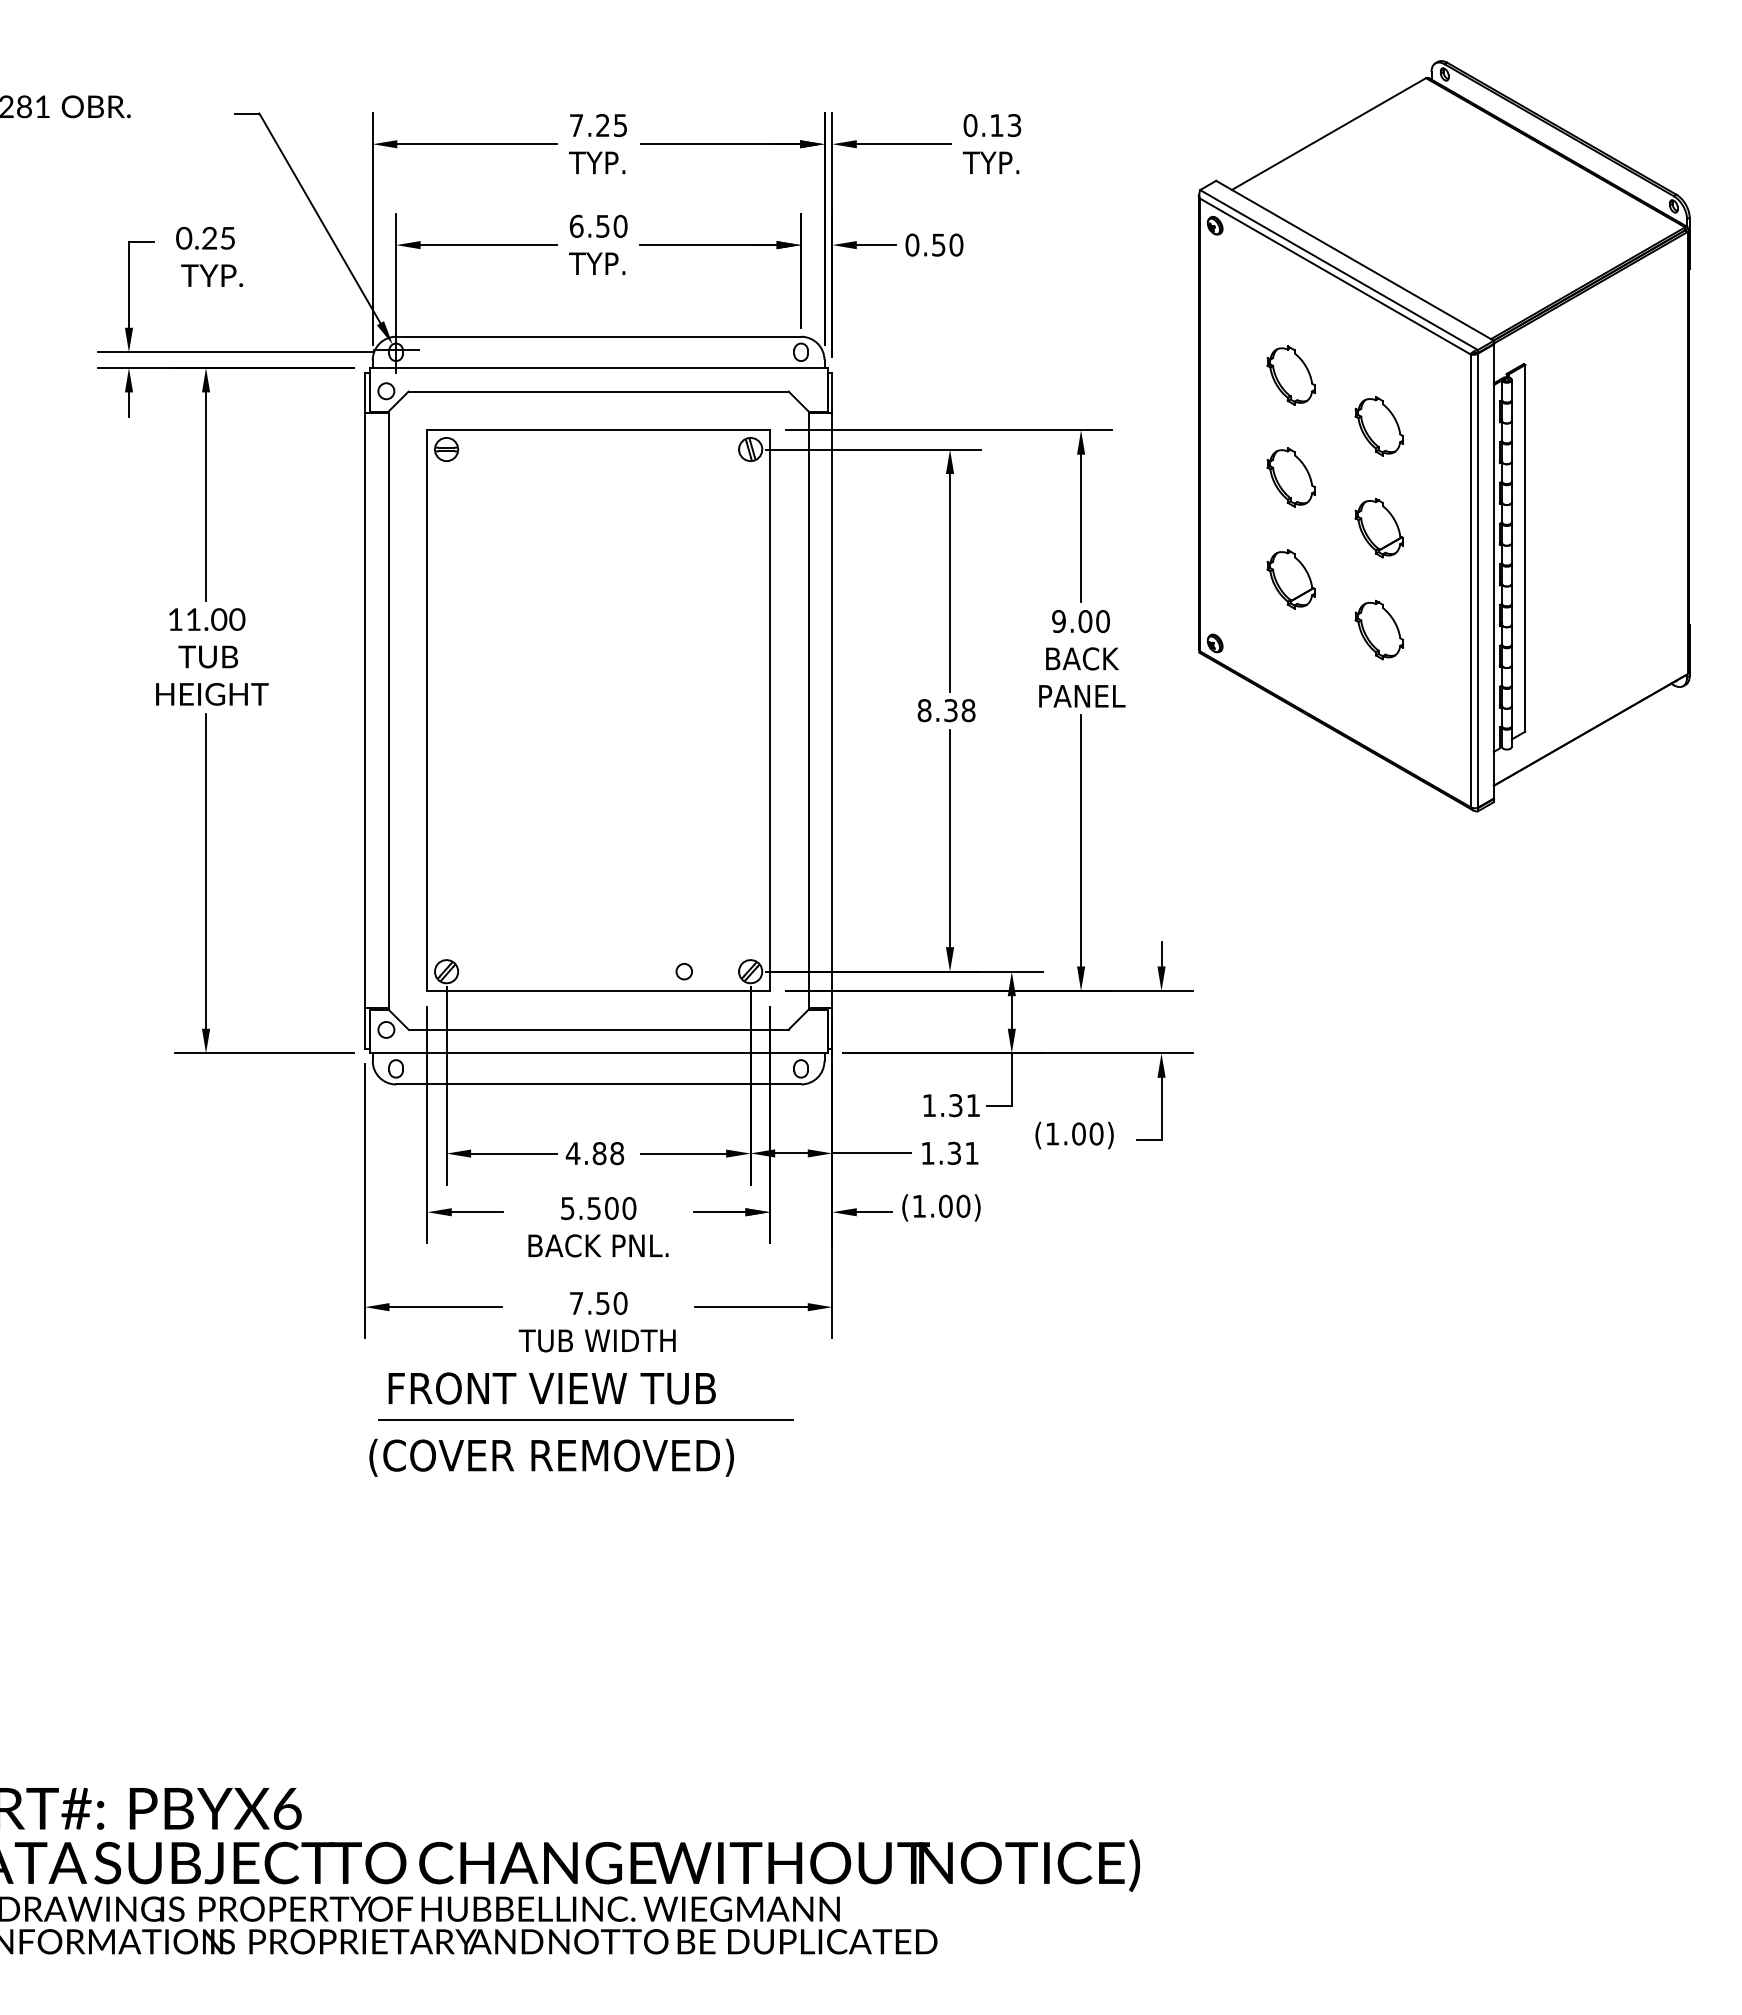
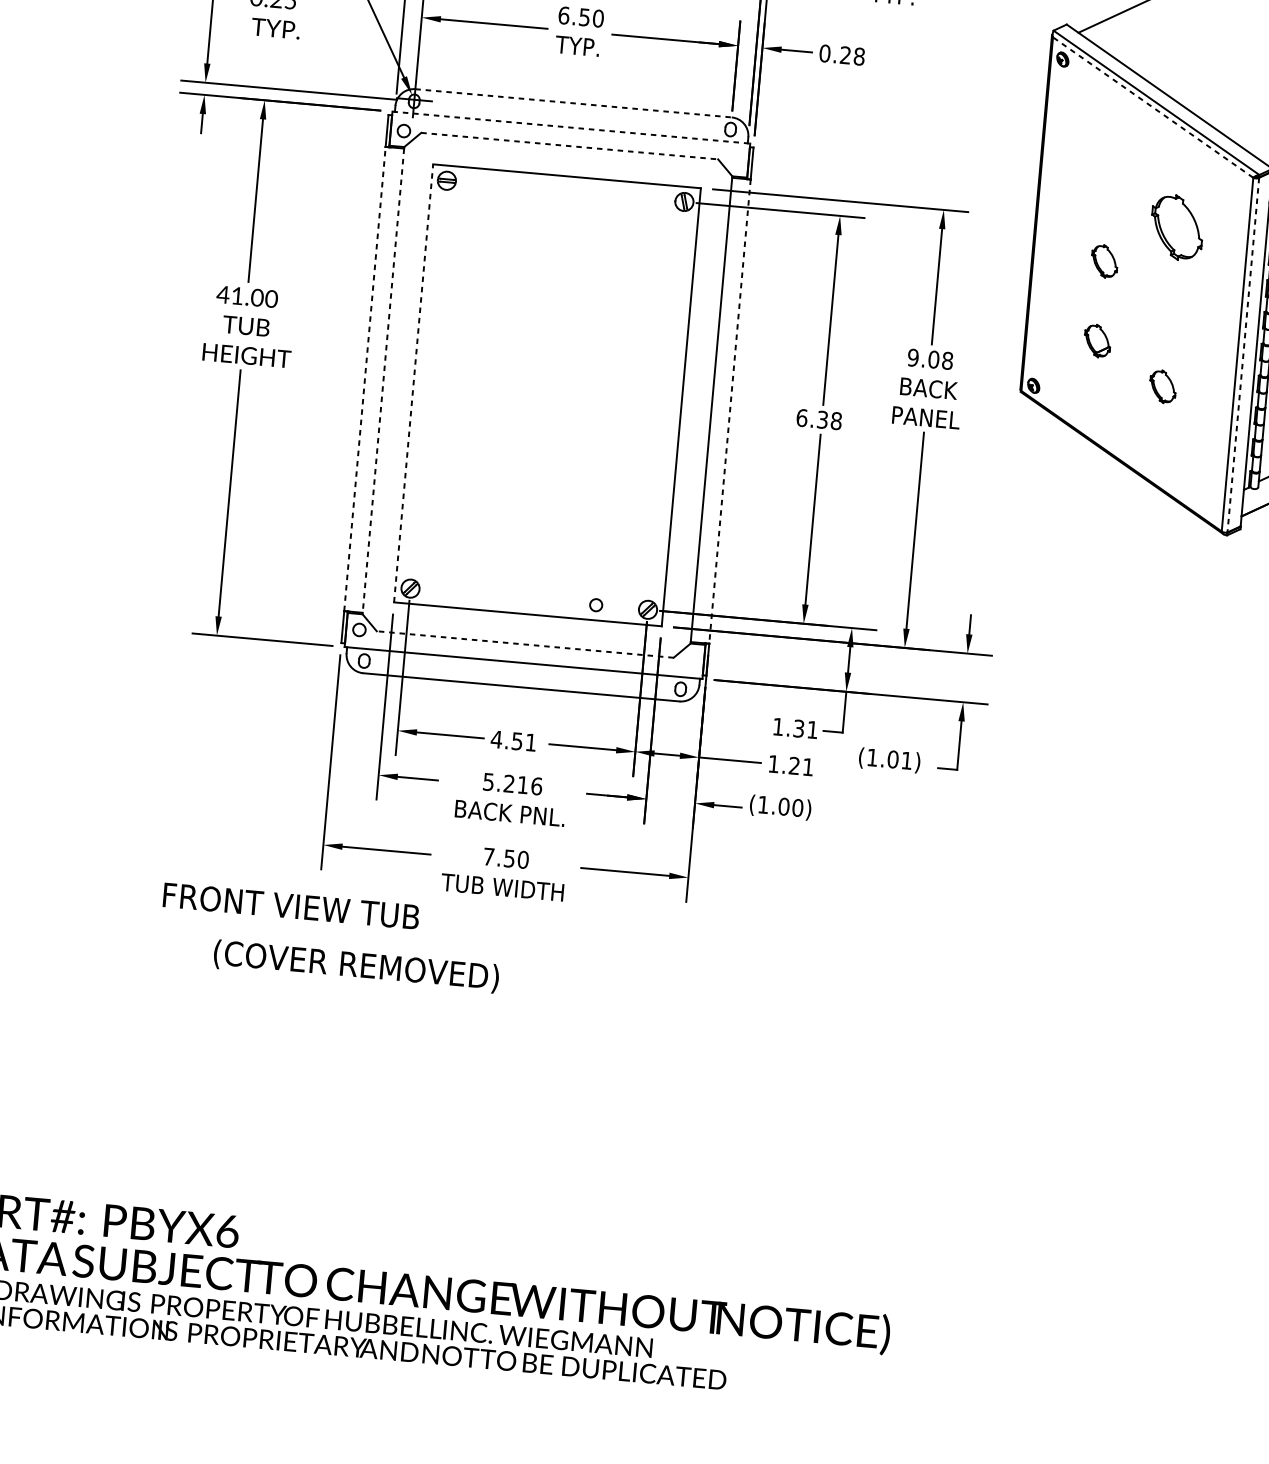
text: (947, 244) -> (852, 55), 0.50 -> 0.28
line: (1335, 276) -> (1153, 107), solid -> dashed
line: (598, 336) -> (573, 103), solid -> dashed
line: (599, 367) -> (572, 127), solid -> dashed
part: (1290, 375) -> (1111, 181), removed
line: (599, 391) -> (570, 146), solid -> dashed
part: (1379, 426) -> (1177, 227), size x1.4
part: (1290, 477) -> (1104, 261), size x0.7
part: (1379, 528) -> (1170, 307), removed
part: (1290, 579) -> (1097, 341), size x0.7
line: (1477, 580) -> (1243, 354), solid -> dashed
text: (175, 619) -> (223, 294), 11.00 -> 41.00
text: (1102, 621) -> (947, 360), 9.00 -> 9.08
part: (1379, 629) -> (1163, 386), size x0.7
line: (364, 710) -> (364, 378), solid -> dashed
line: (427, 710) -> (413, 383), solid -> dashed
text: (924, 710) -> (802, 417), 8.38 -> 6.38
line: (388, 711) -> (383, 381), solid -> dashed
line: (832, 711) -> (730, 412), solid -> dashed
line: (598, 1029) -> (525, 644), solid -> dashed
text: (1096, 1133) -> (906, 760), (1.00) -> (1.01)
text: (608, 1153) -> (524, 741), 4.88 -> 4.51
text: (953, 1153) -> (793, 766), 1.31 -> 1.21
text: (611, 1208) -> (522, 785), 5.500 -> 5.216
text: (551, 1388) -> (290, 906), moved
line: (585, 1419) -> (487, 948), removed
text: (551, 1457) -> (356, 966), moved

